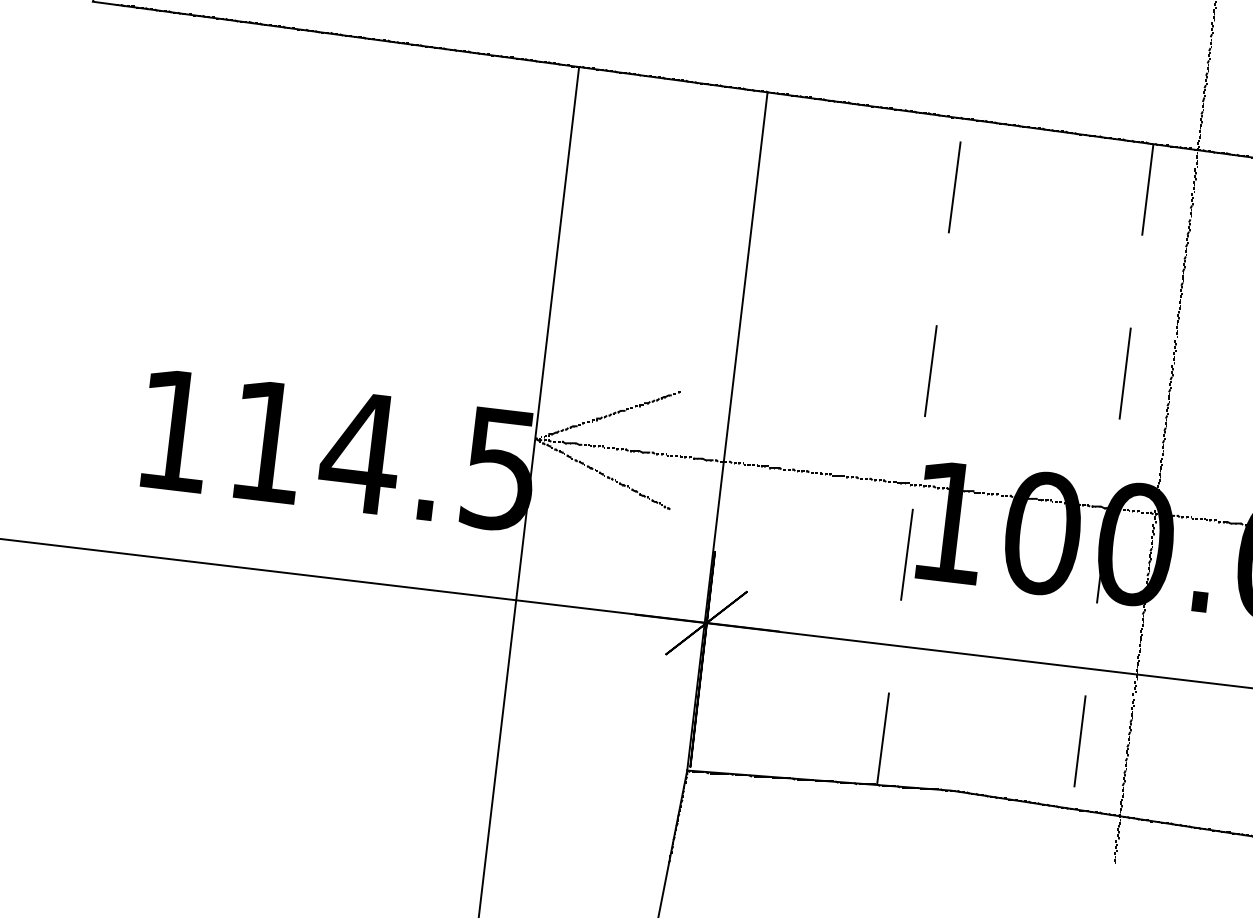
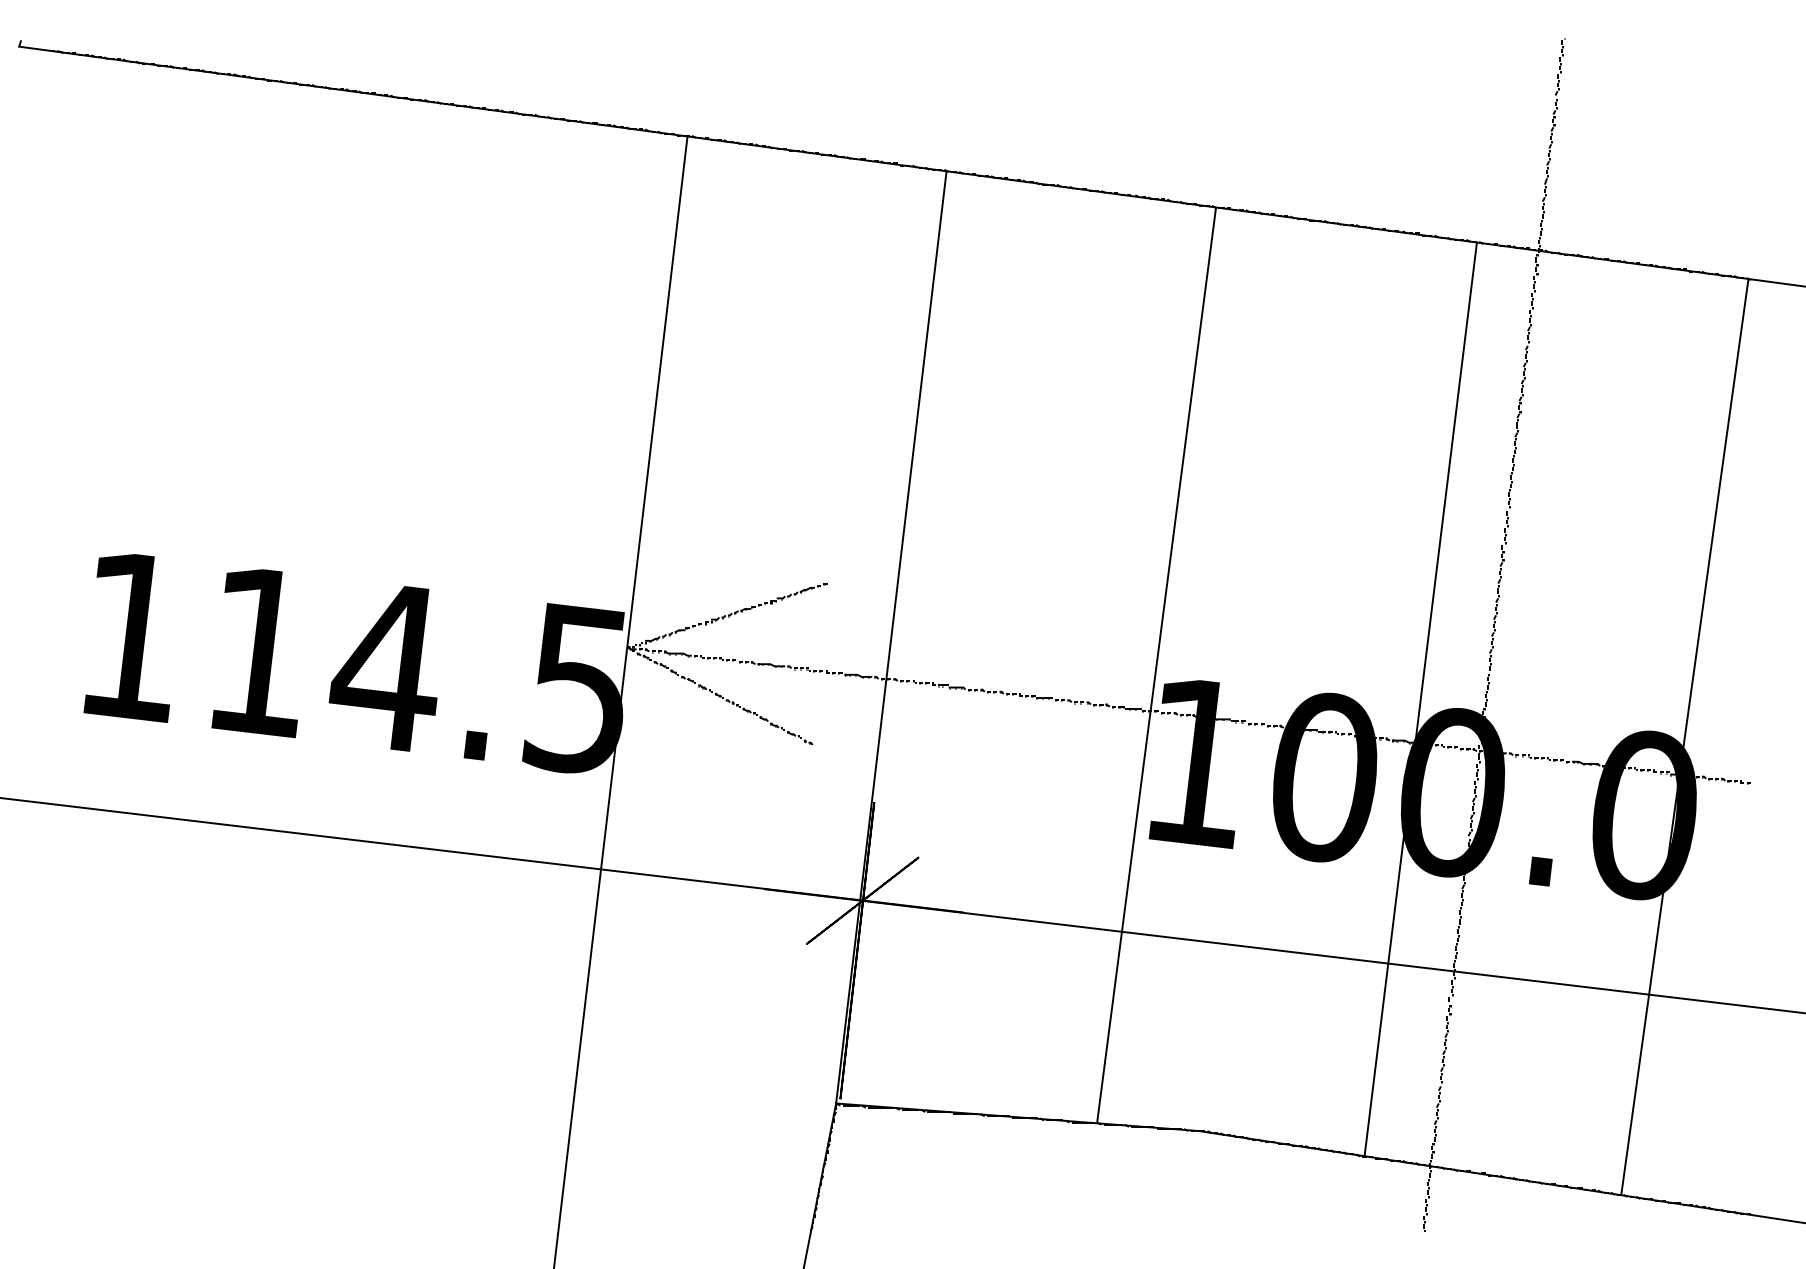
line: (920, 451) -> (1156, 664), dashed -> solid
line: (1112, 476) -> (1420, 699), dashed -> solid

